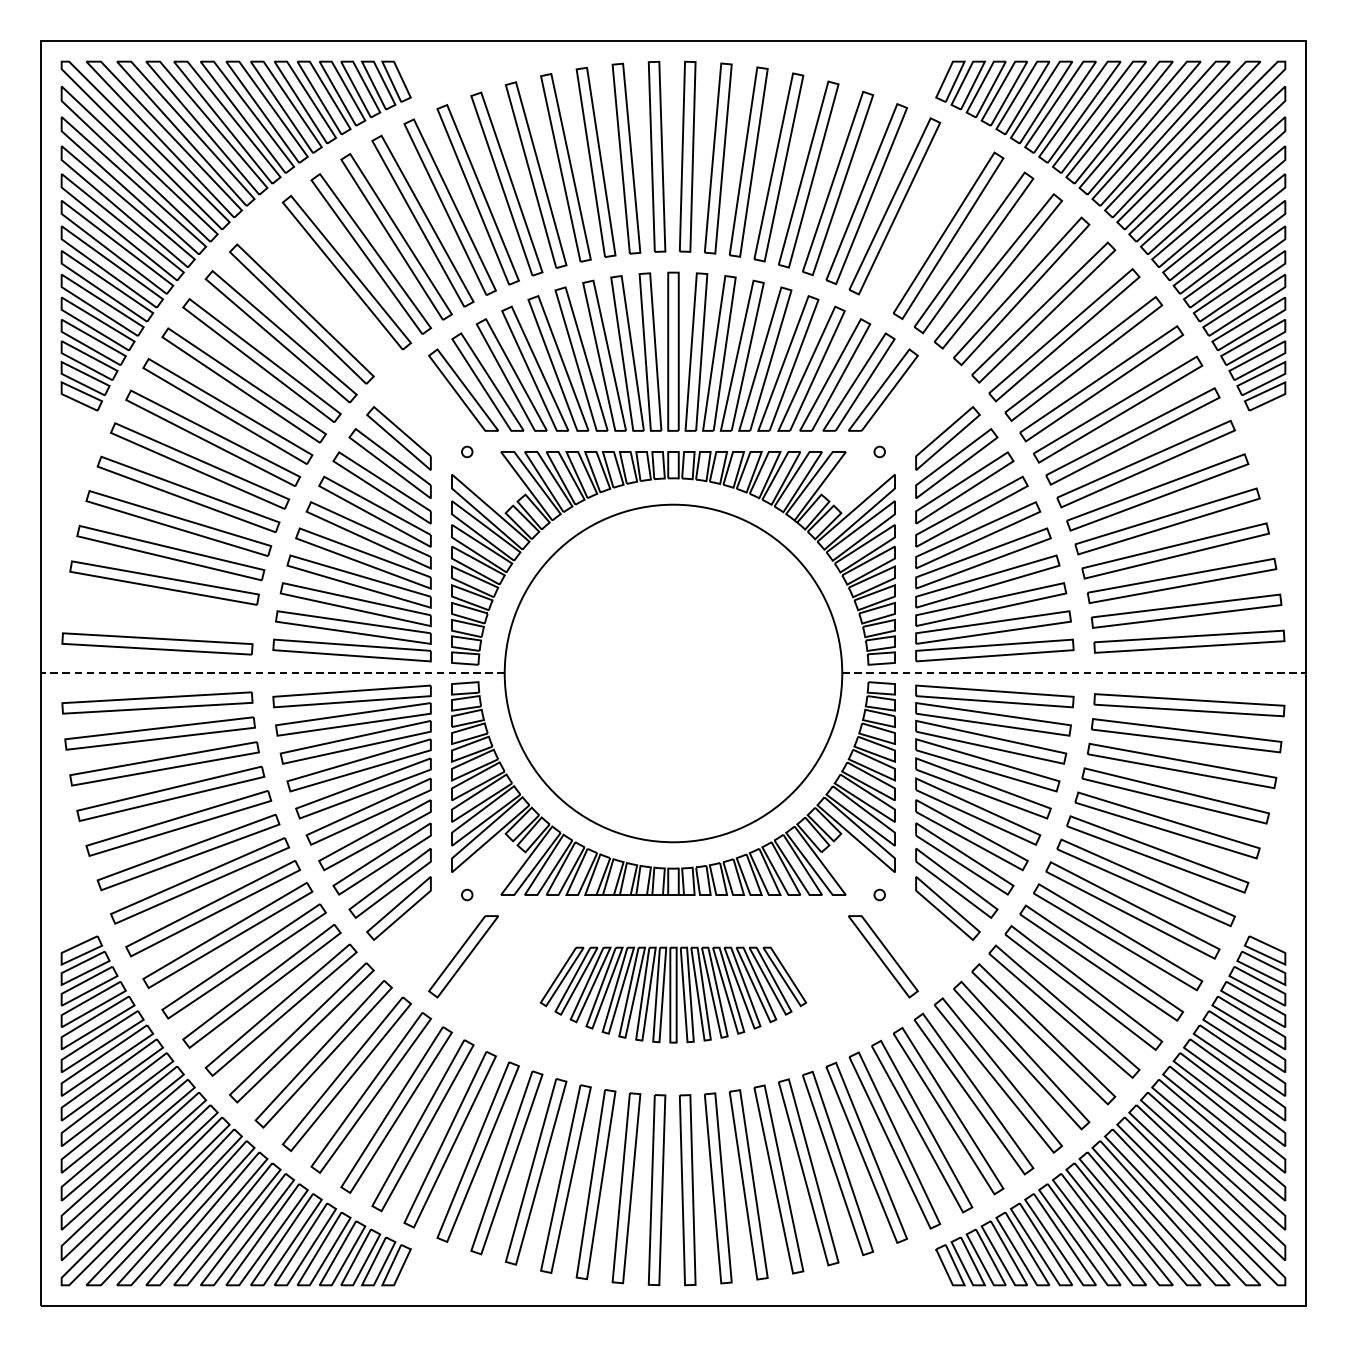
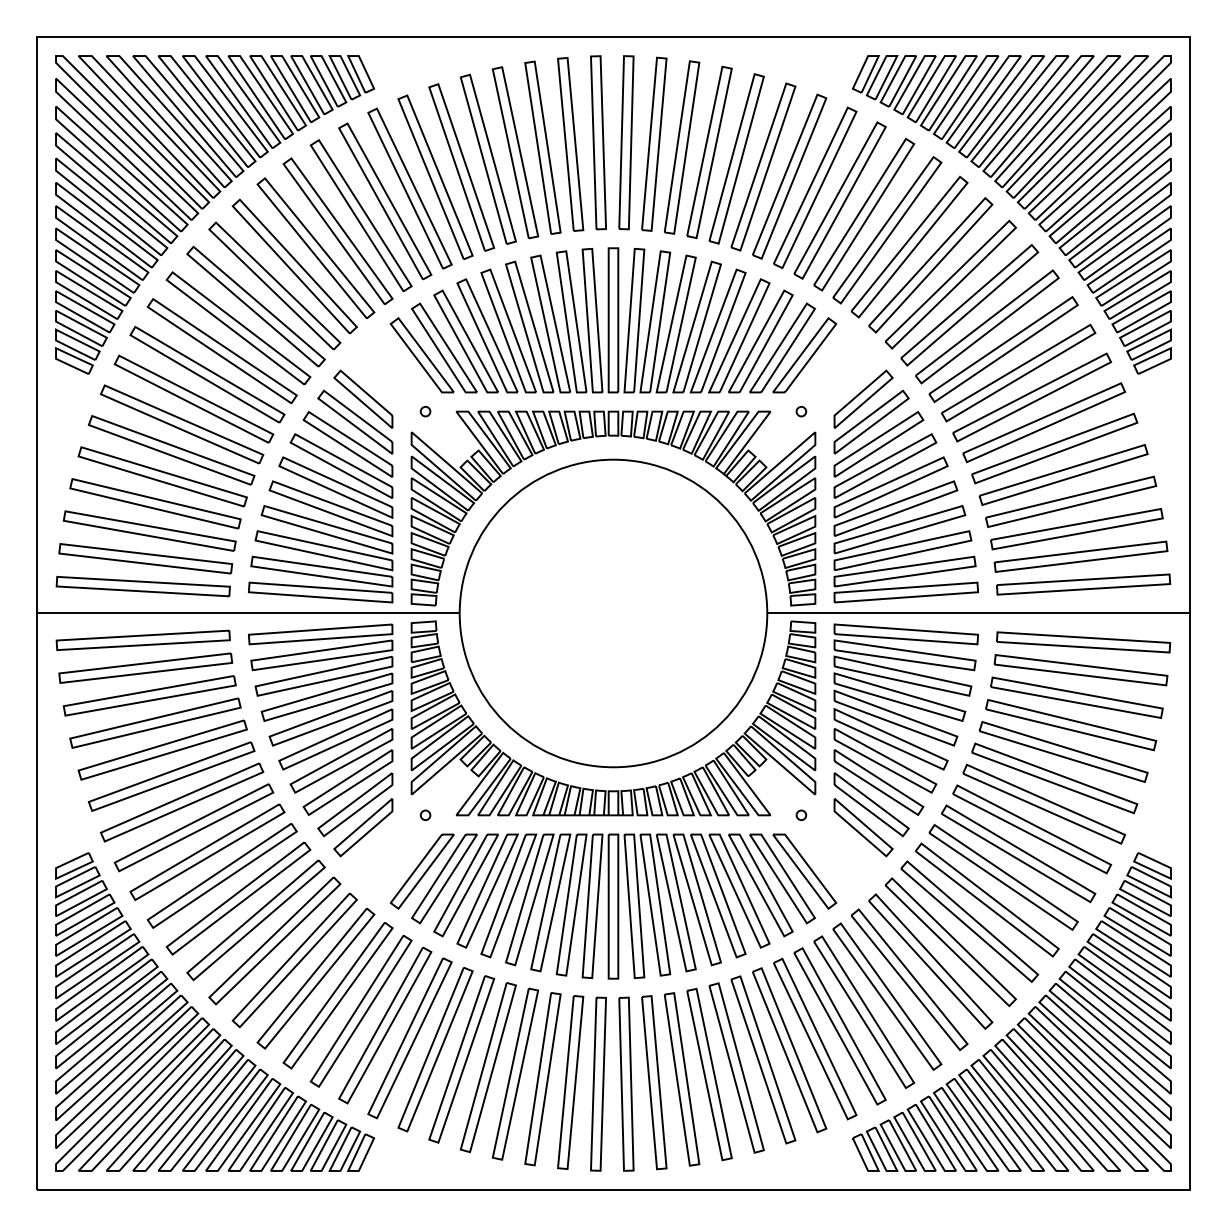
curve: (918, 219) -> (836, 199), added
curve: (320, 294) -> (291, 268), added
curve: (162, 609) -> (147, 555), added
line: (271, 673) -> (247, 613), dashed -> solid
line: (1075, 673) -> (979, 613), dashed -> solid
part: (673, 995) -> (613, 906), size x1.67

